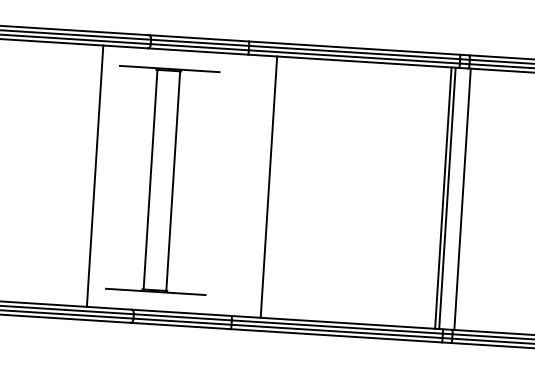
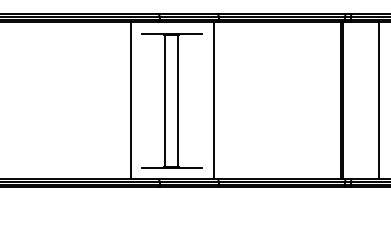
line: (268, 186) -> (213, 100), moved
line: (463, 198) -> (379, 100), moved

